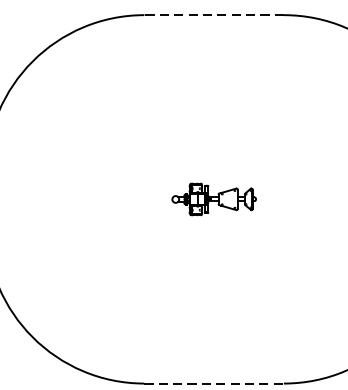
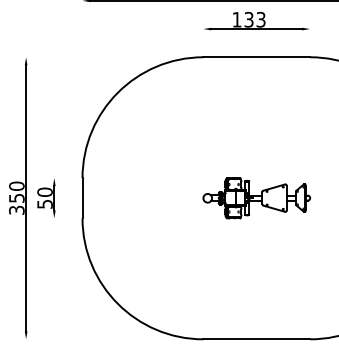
line: (213, 15) -> (256, 57), dashed -> solid
part: (213, 199) -> (256, 198), size x1.67
line: (215, 383) -> (257, 339), dashed -> solid

